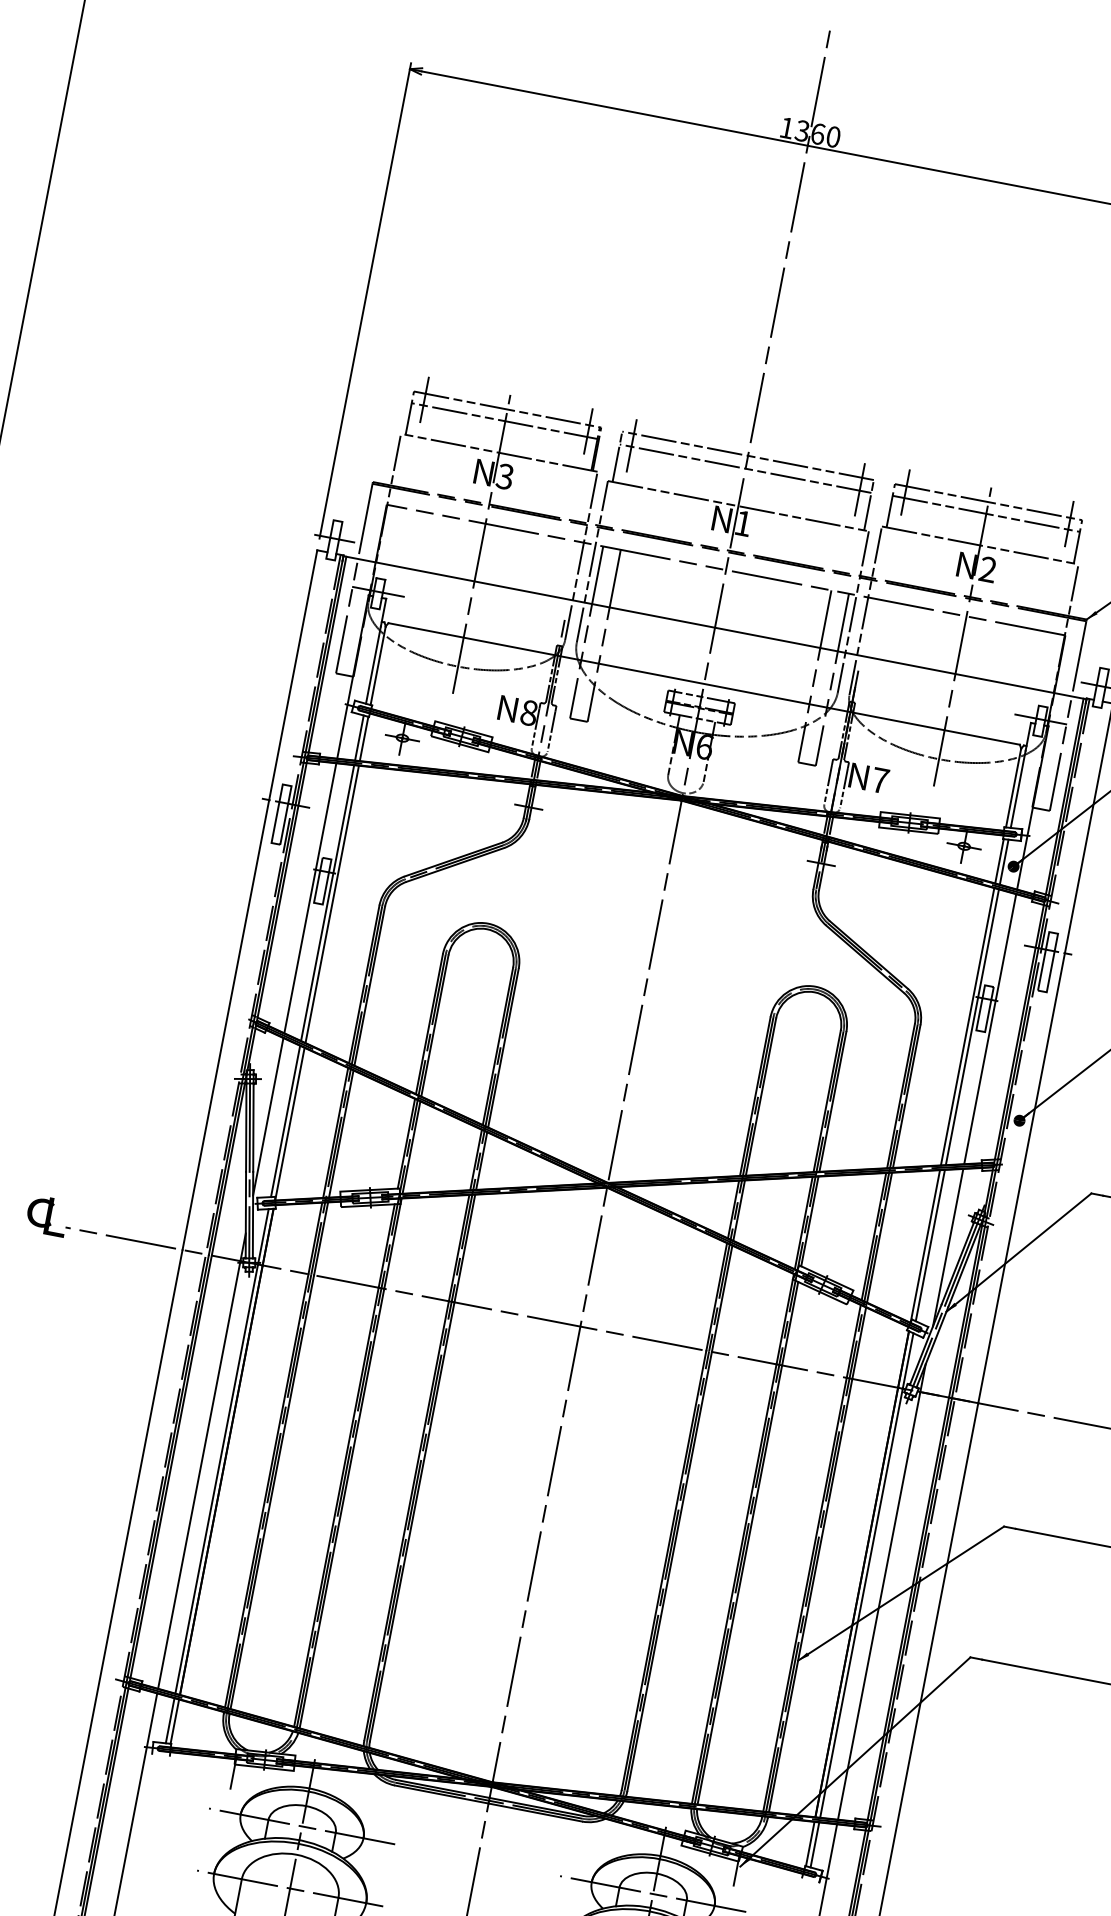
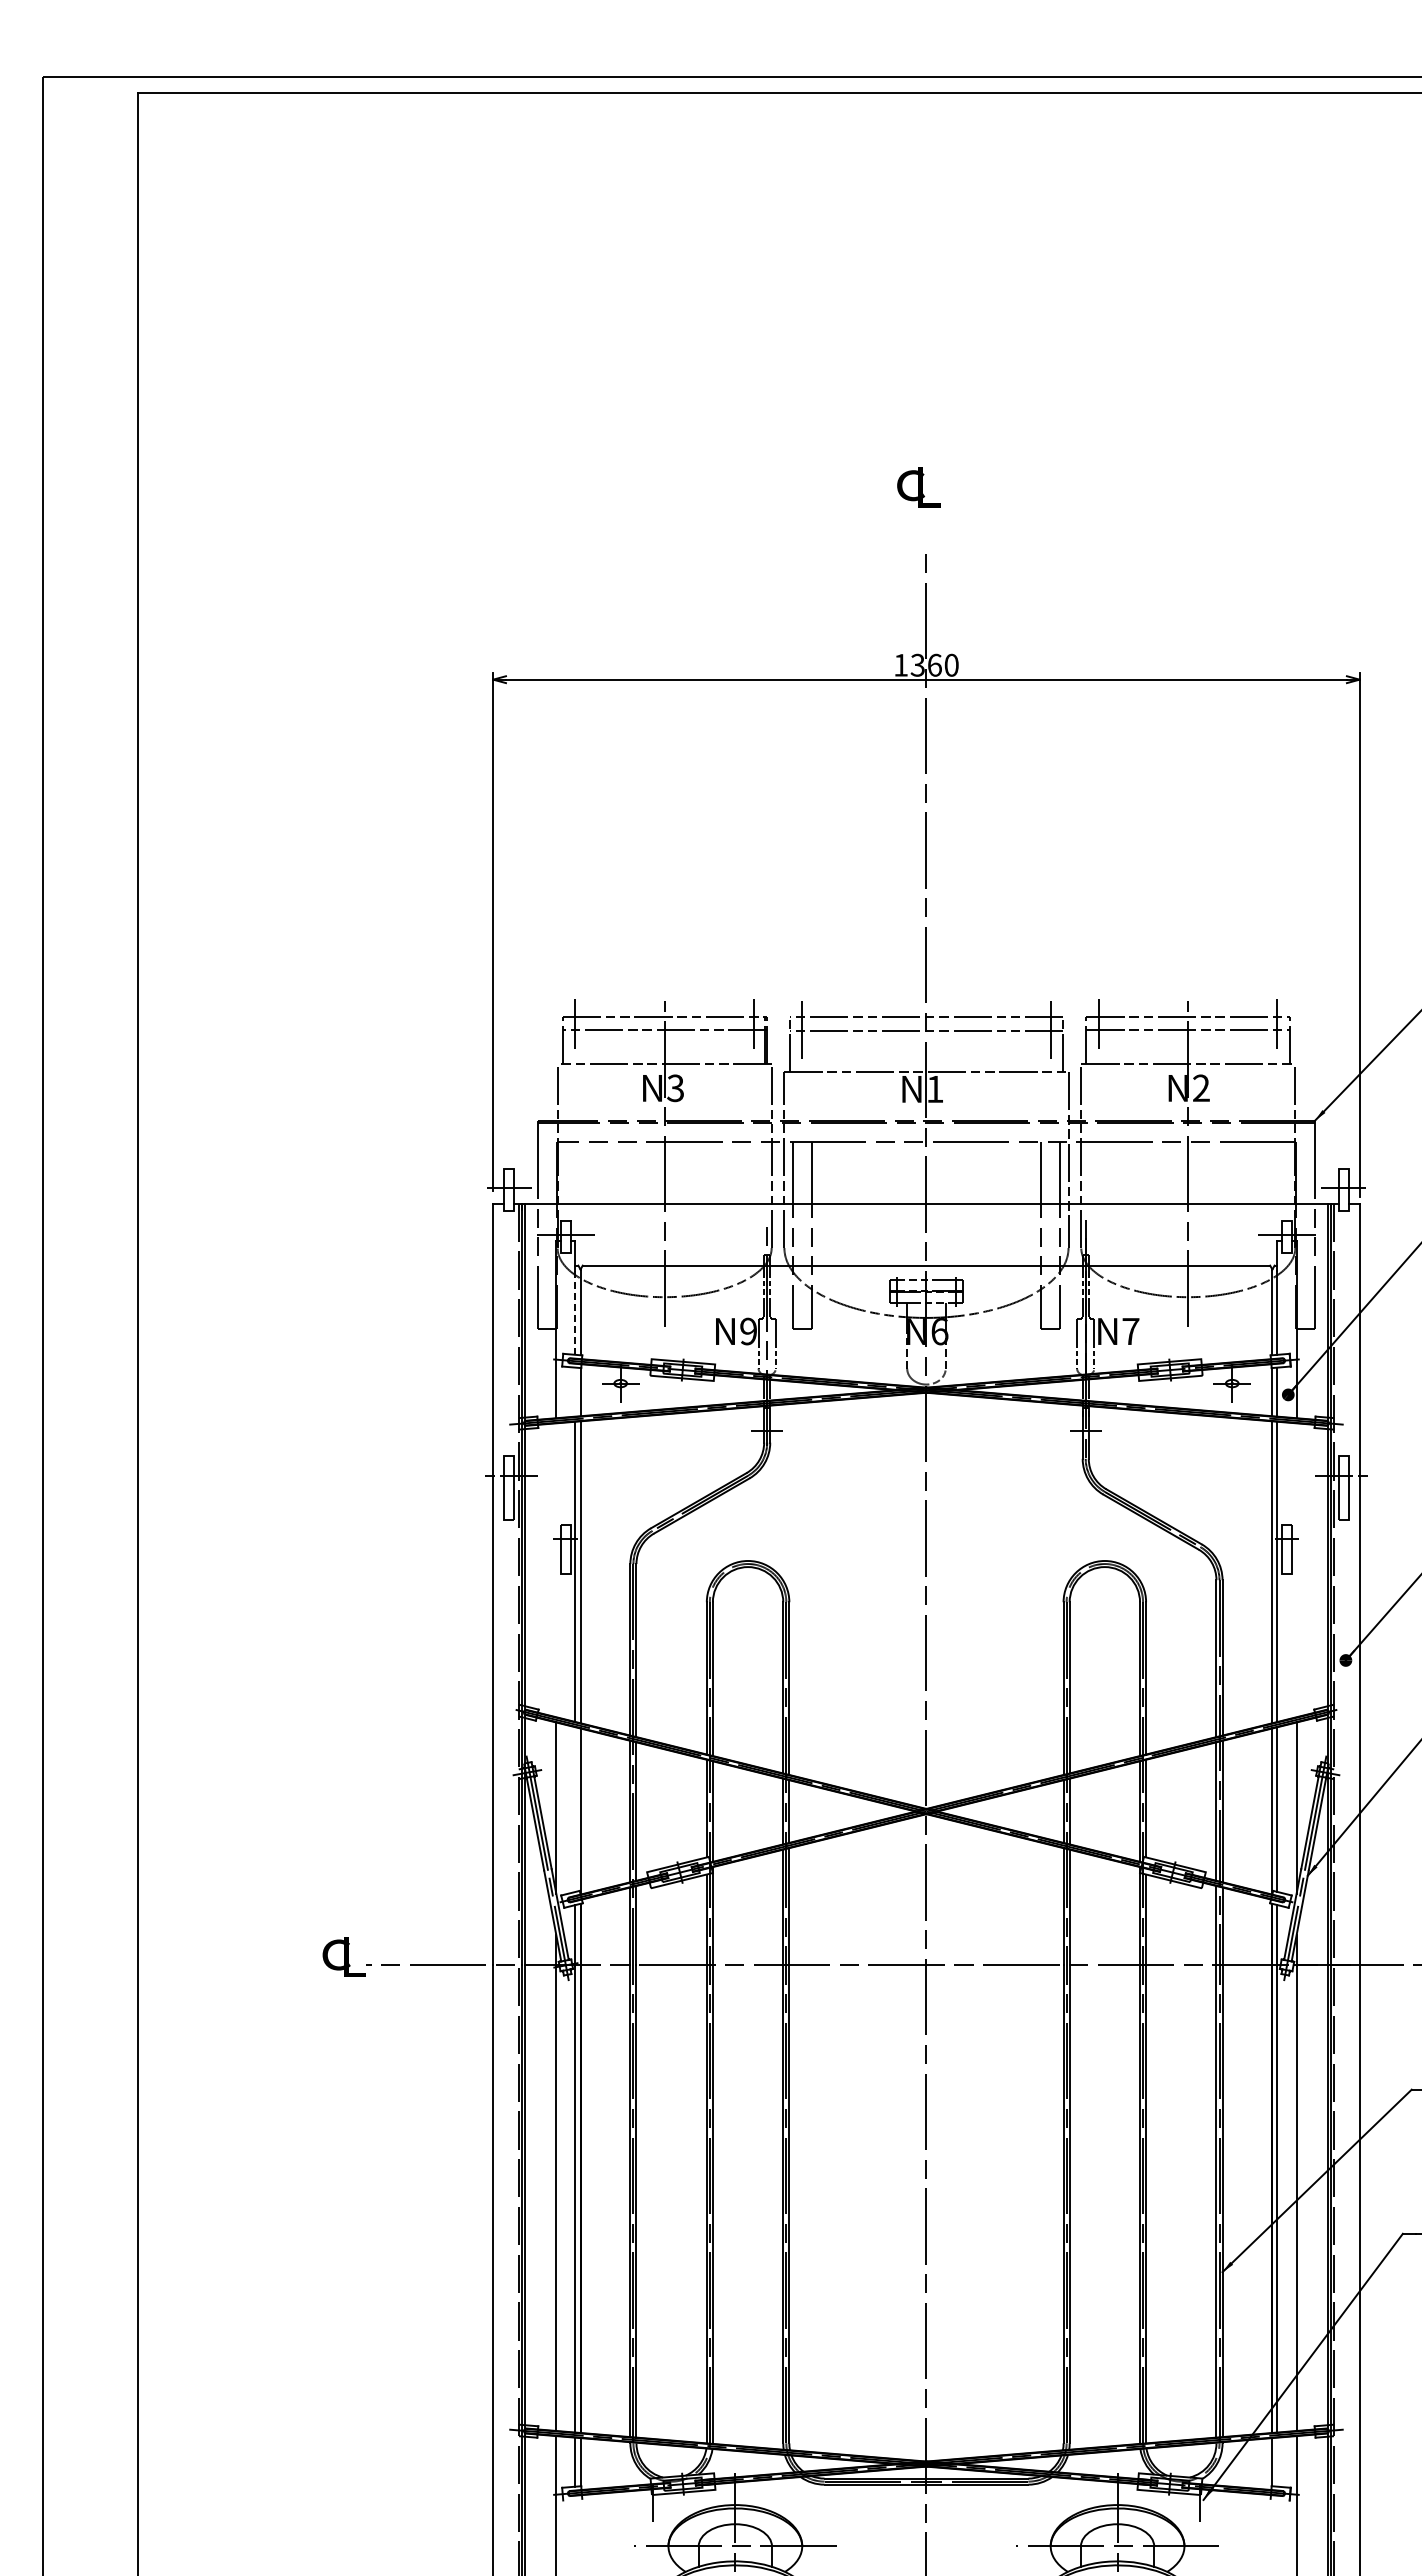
line: (373, 665) -> (575, 1313), solid -> dashed
text: (529, 712) -> (748, 1331), N8 -> N9
line: (359, 737) -> (575, 1391), removed
line: (310, 898) -> (556, 1570), removed
line: (990, 1029) -> (1296, 1570), removed
line: (285, 1121) -> (575, 1809), removed
line: (815, 1844) -> (1277, 2461), removed

